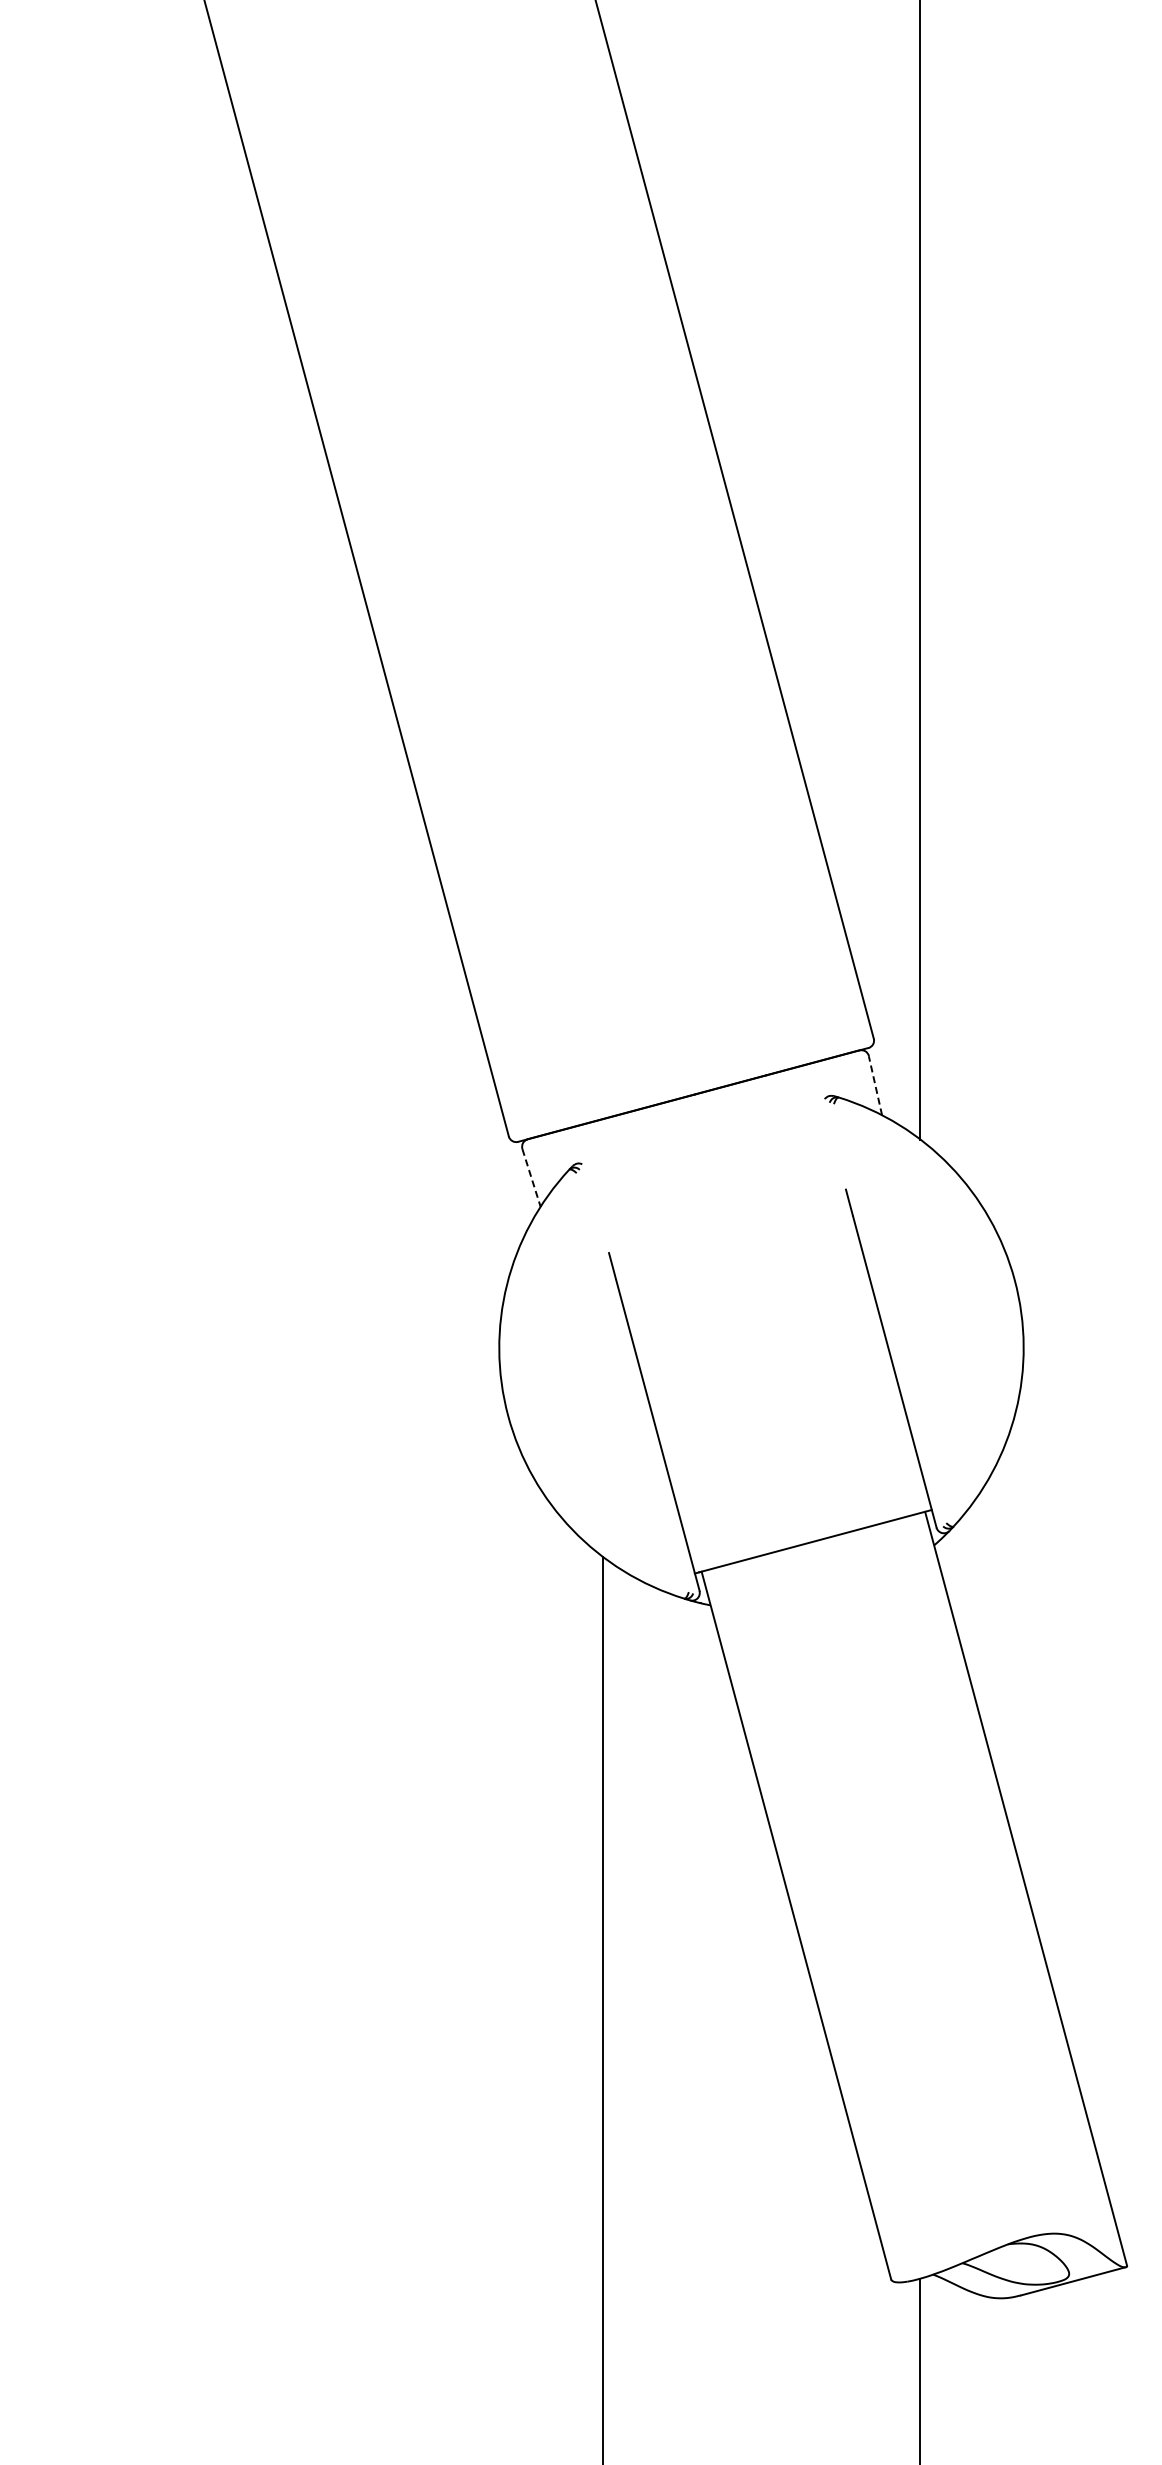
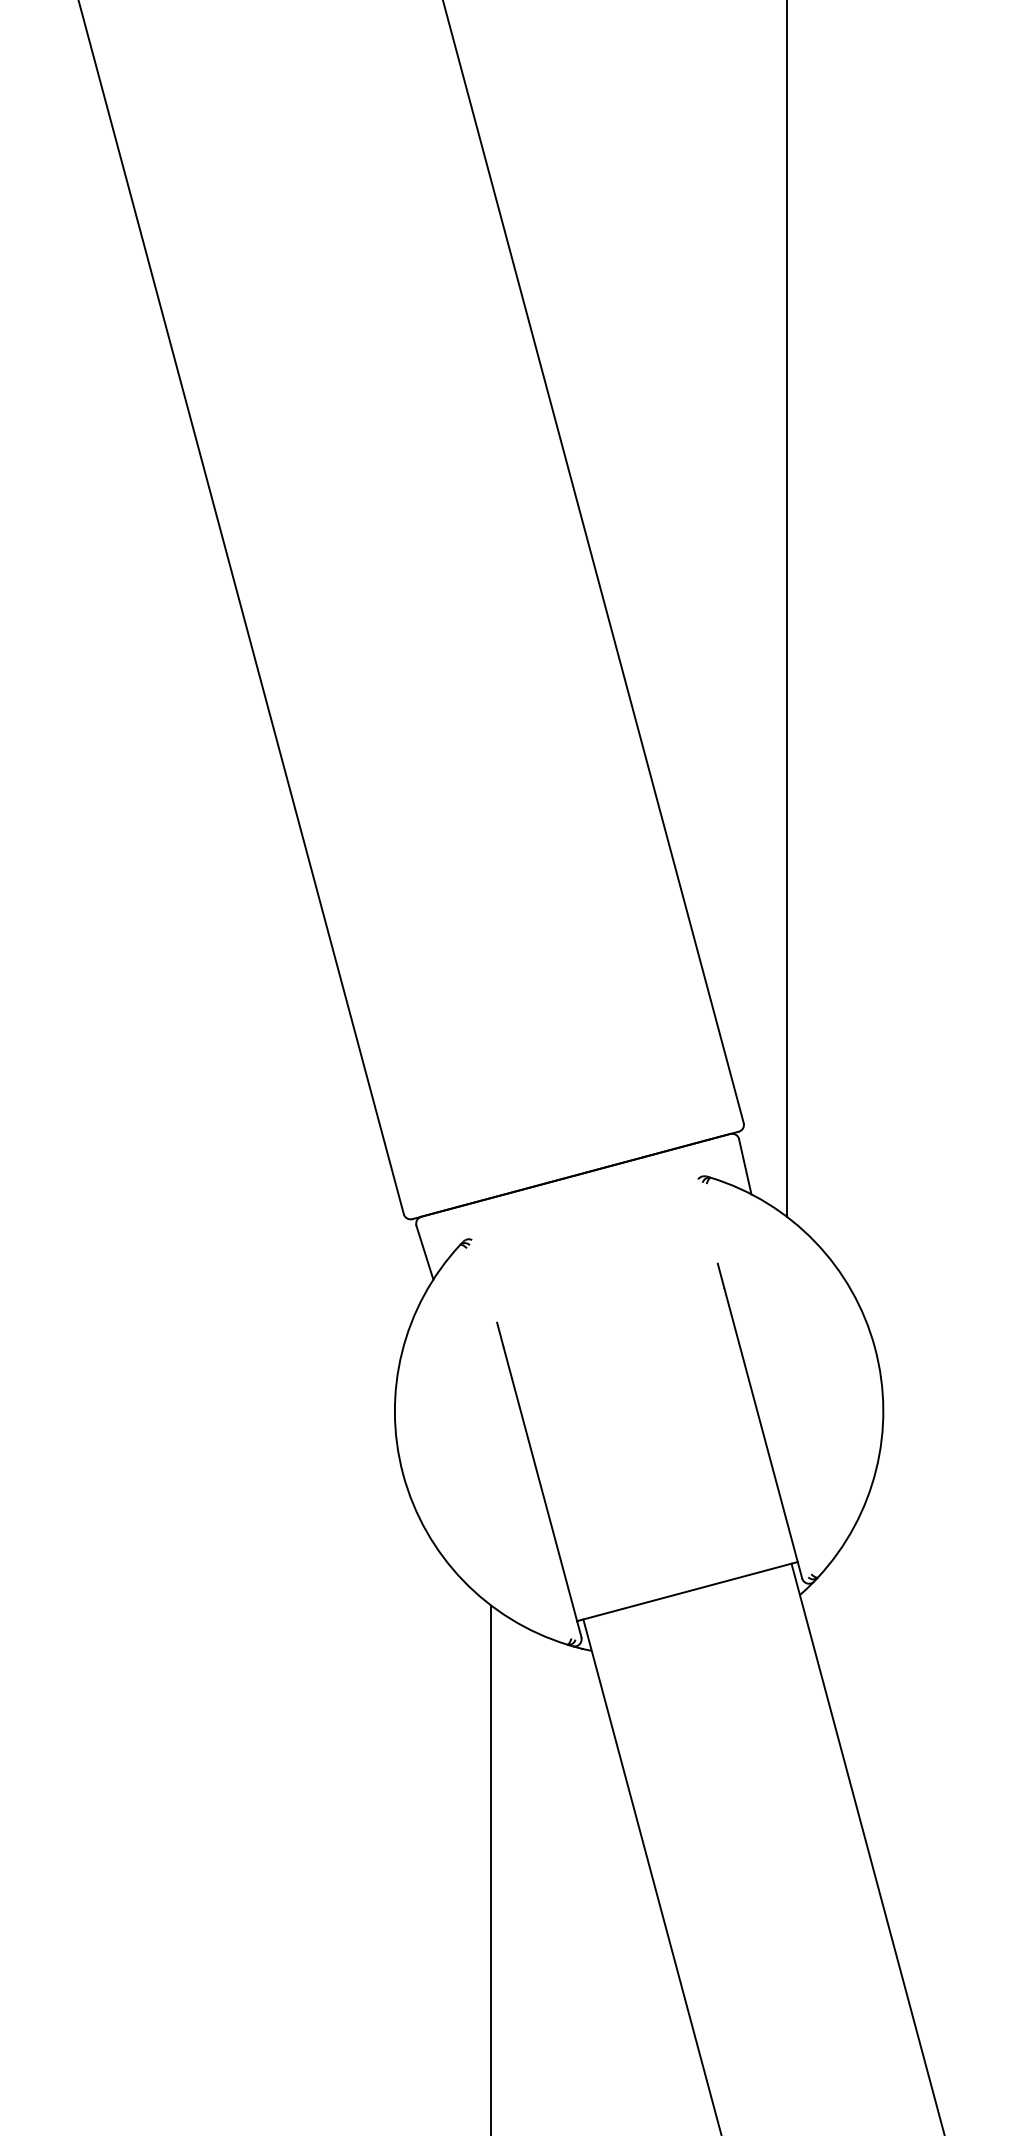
line: (875, 1085) -> (745, 1166), dashed -> solid
line: (531, 1178) -> (424, 1253), dashed -> solid

